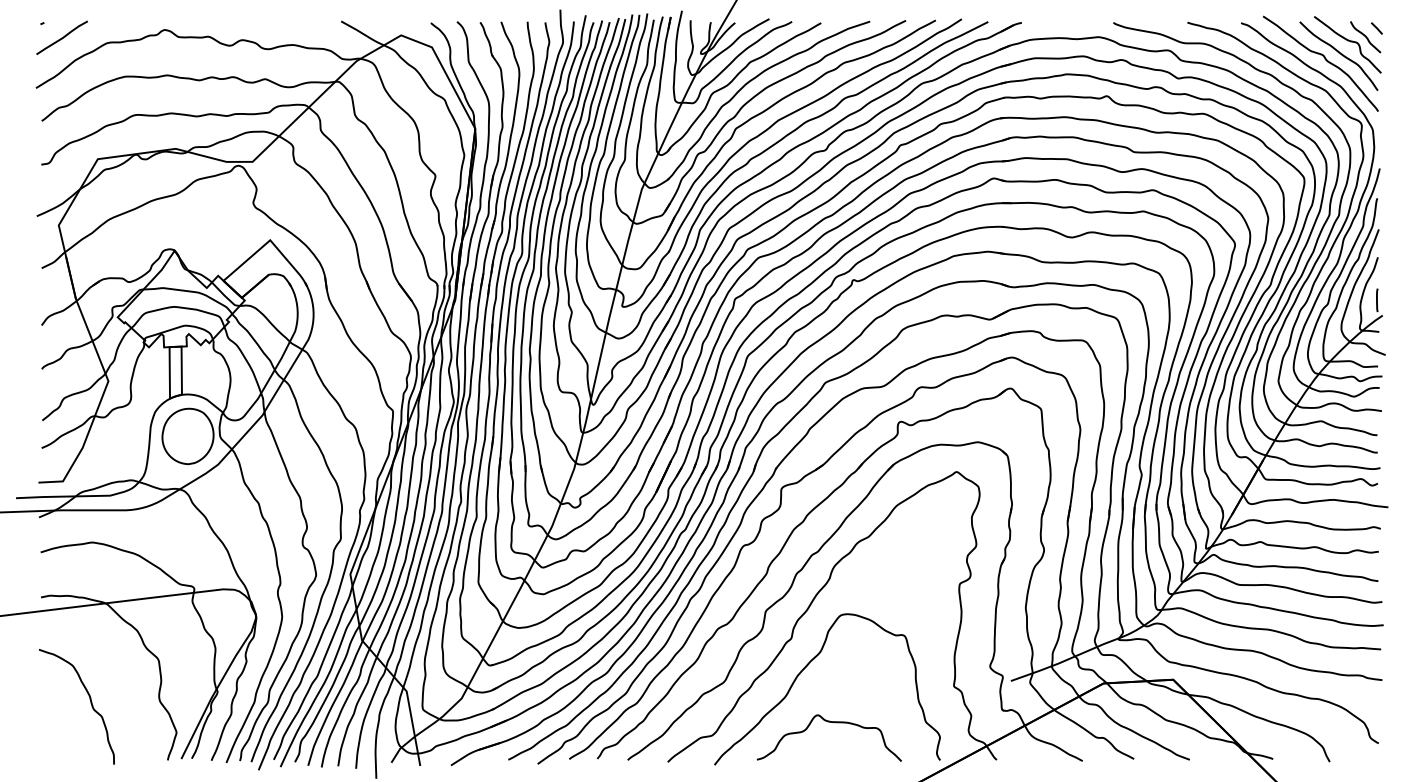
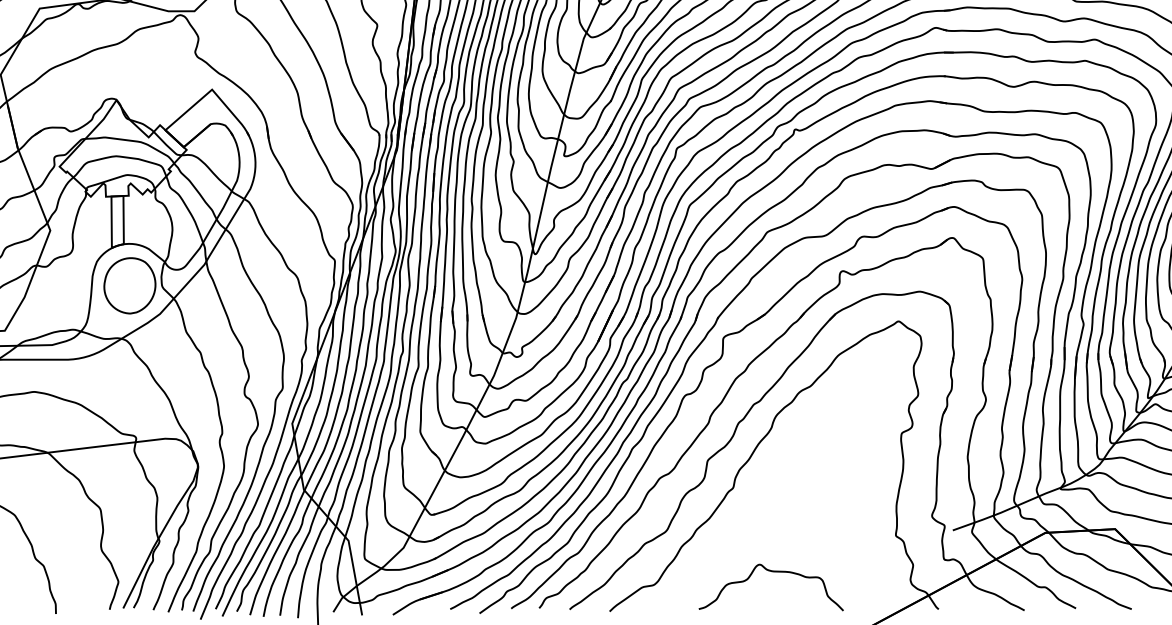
curve: (806, 667) -> (748, 516), removed

